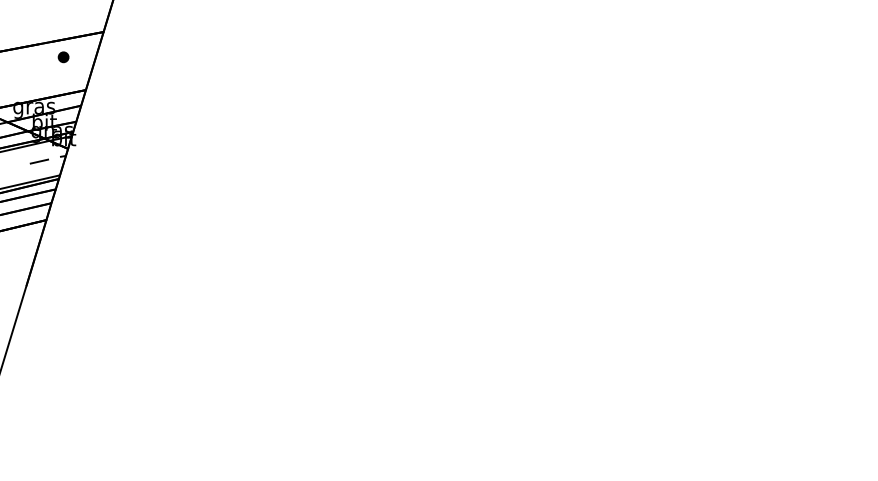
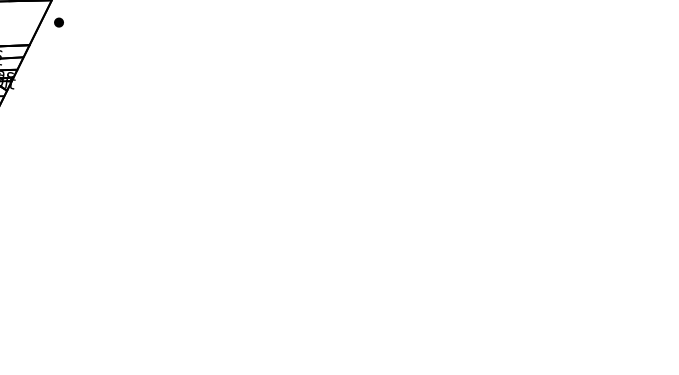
part: (63, 57) -> (58, 22), moved

